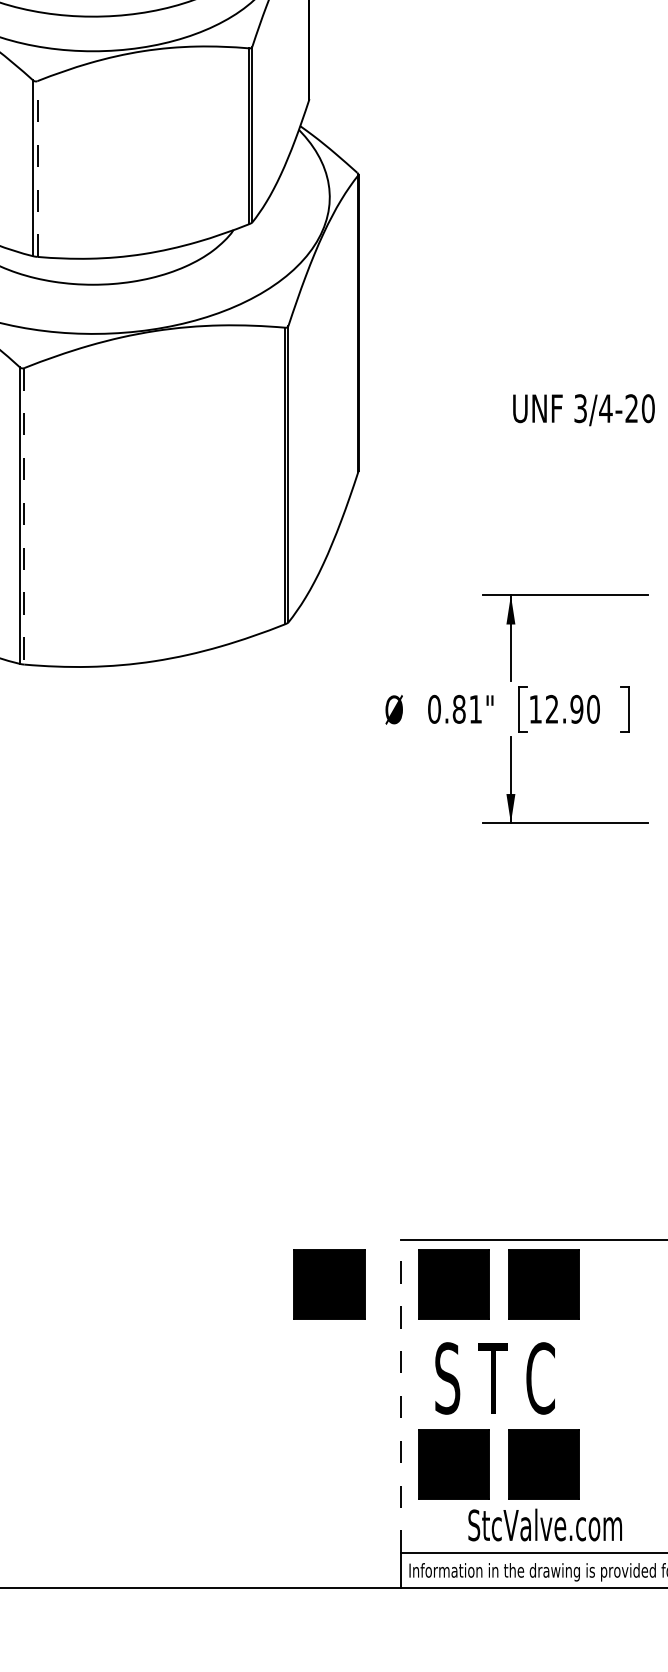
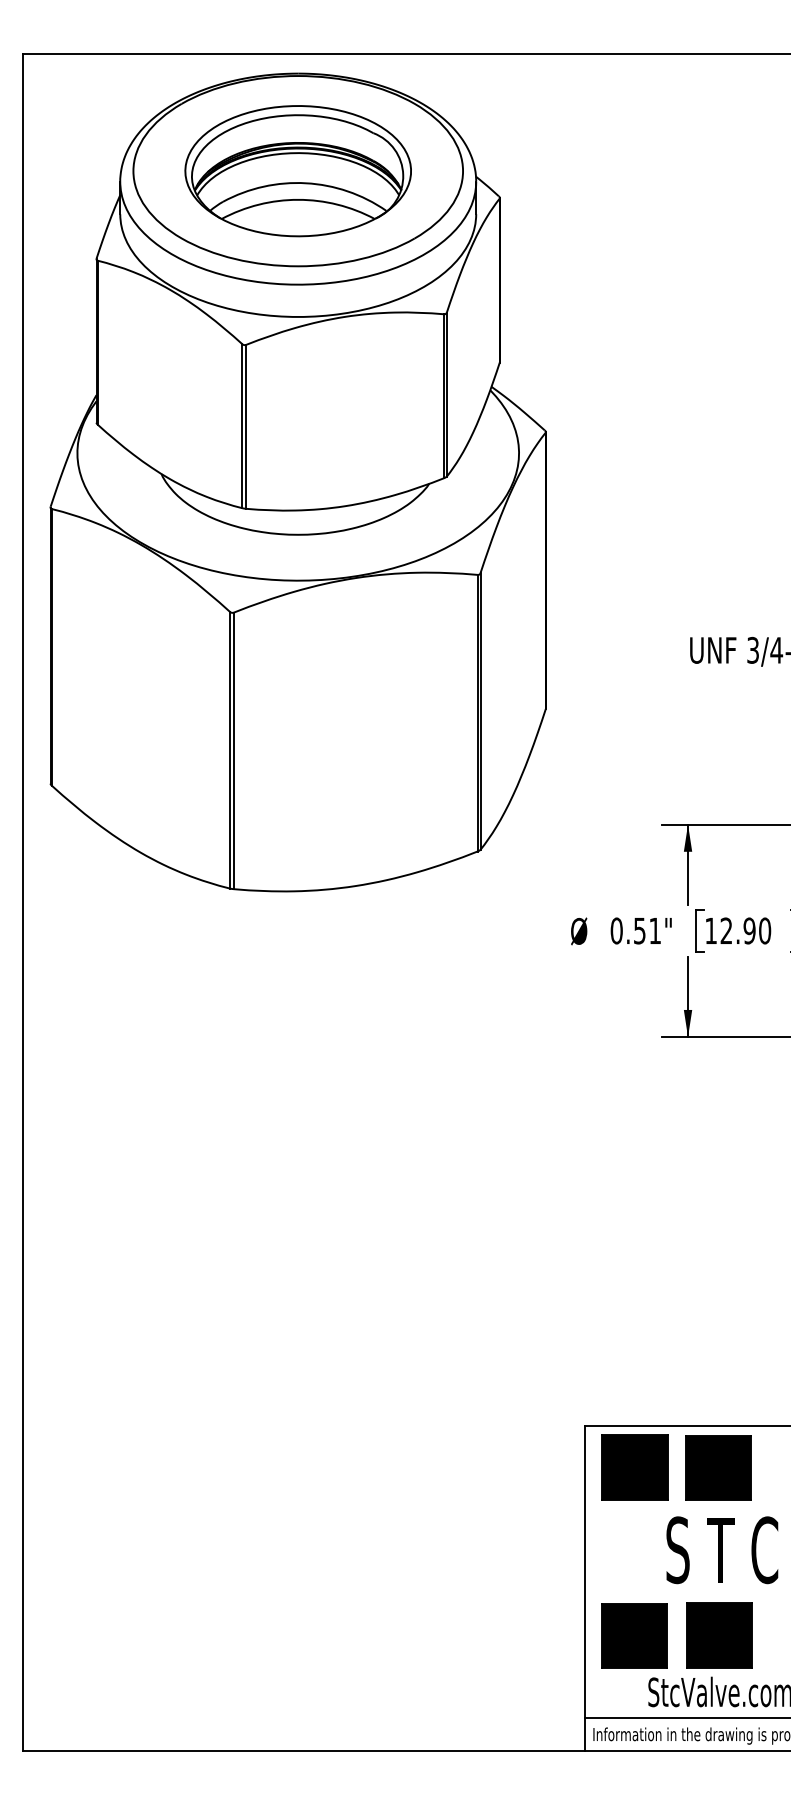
line: (37, 168) -> (246, 426), dashed -> solid
line: (24, 517) -> (234, 751), dashed -> solid
text: (458, 708) -> (639, 930), 0.81" -> 0.51"
part: (329, 1284) -> (518, 1467), removed
text: (495, 1378) -> (722, 1550), moved
line: (401, 1395) -> (585, 1571), dashed -> solid

